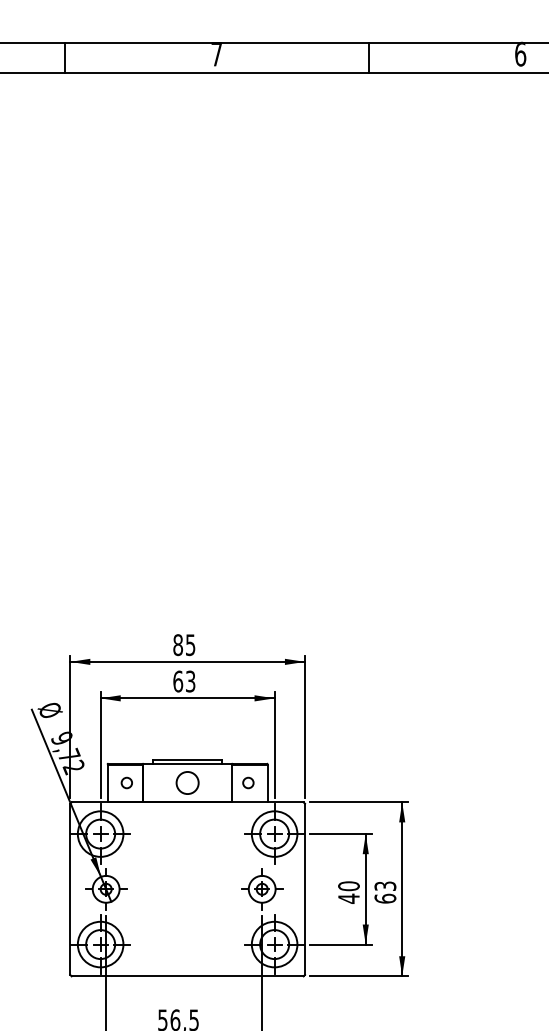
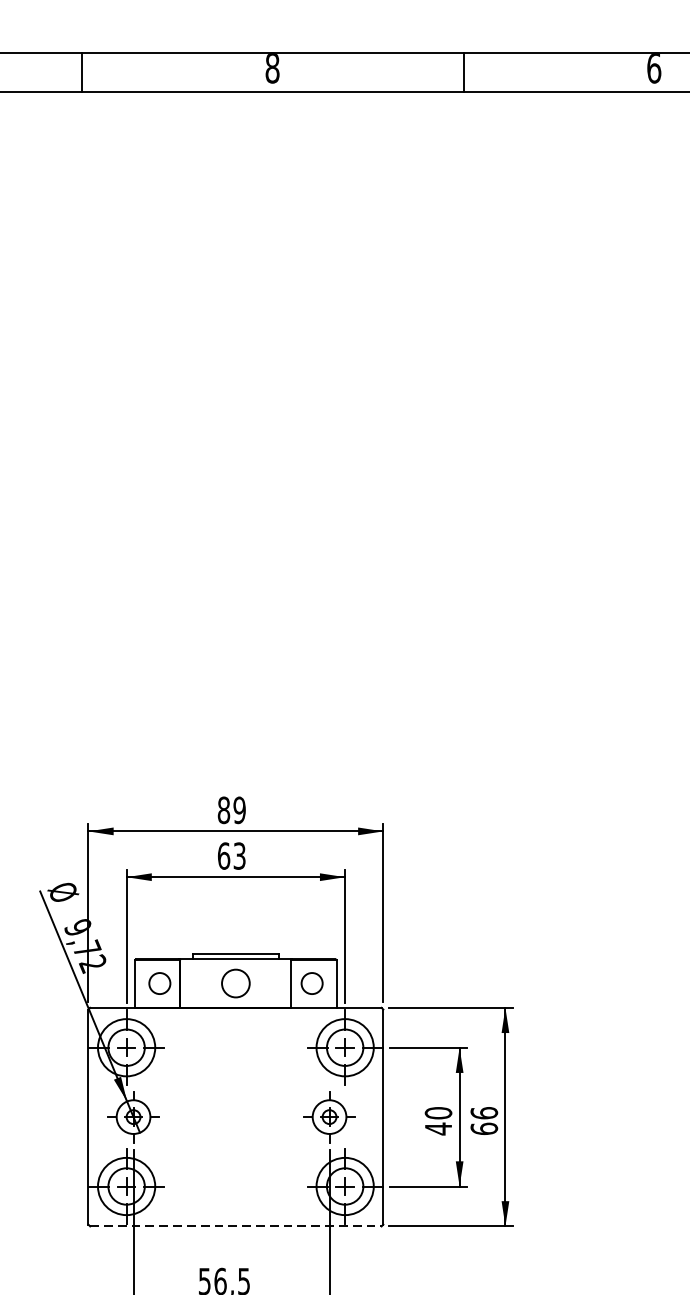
text: (216, 53) -> (272, 67), 7 -> 8
text: (190, 644) -> (239, 809), 85 -> 89
circle: (126, 782) -> (159, 982), size x1.6
circle: (248, 782) -> (312, 982), size x1.6
text: (385, 886) -> (484, 1113), 63 -> 66
line: (187, 976) -> (235, 1226), solid -> dashed

